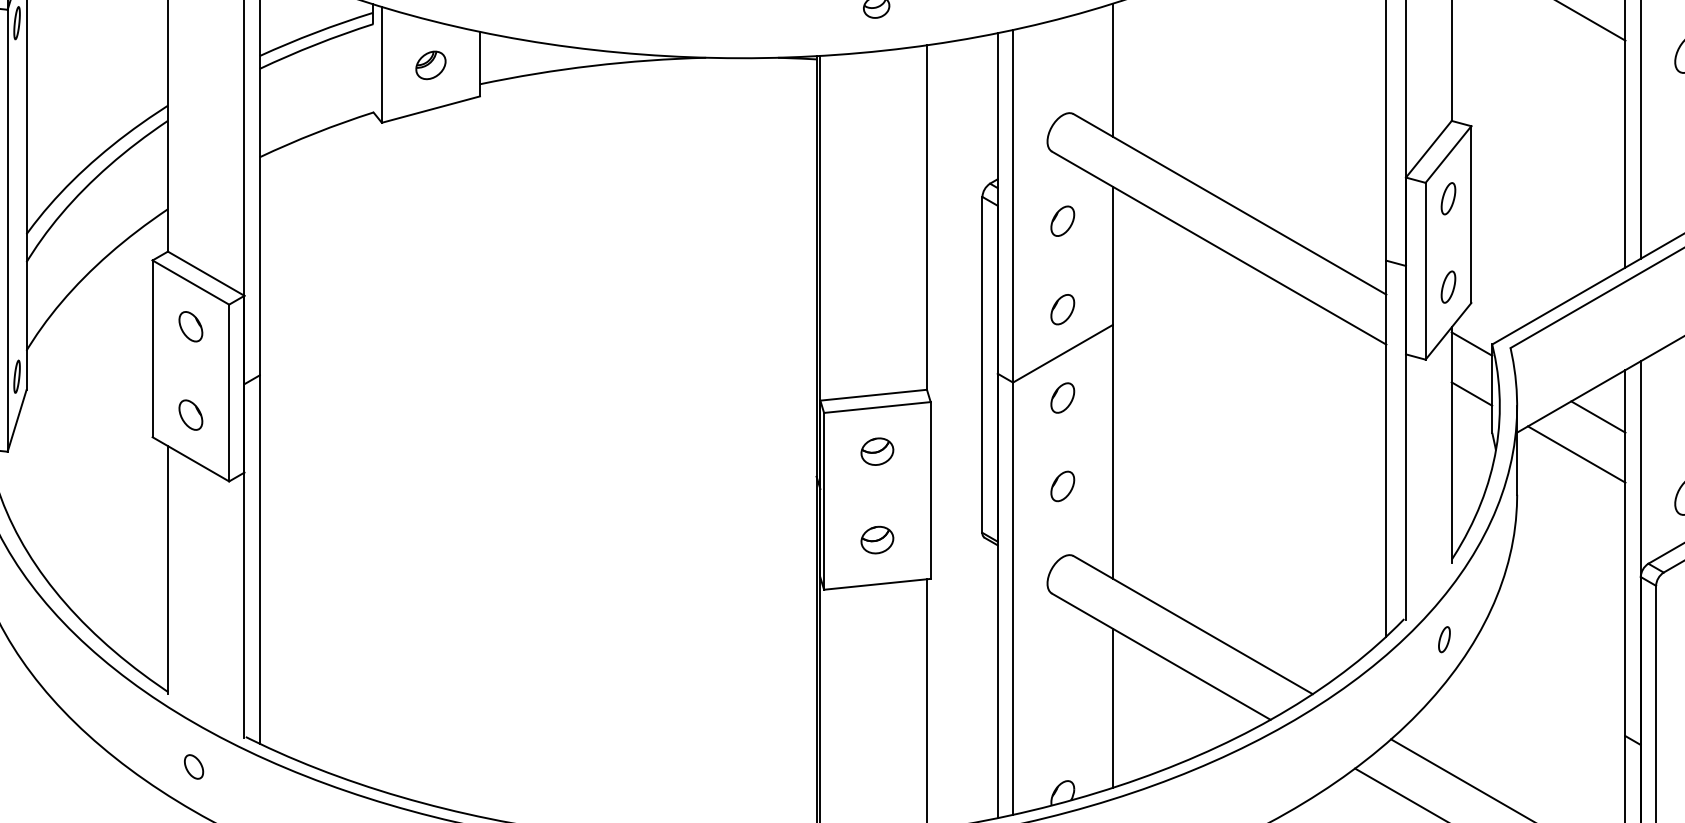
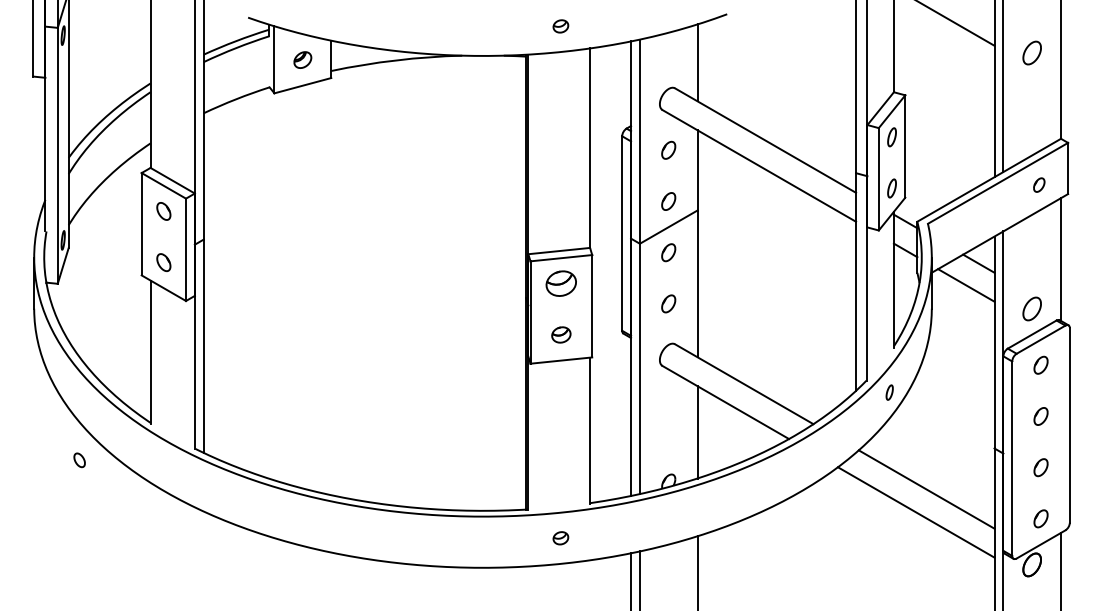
part: (877, 451) -> (561, 283), size x1.6
part: (193, 767) -> (79, 460), moved

